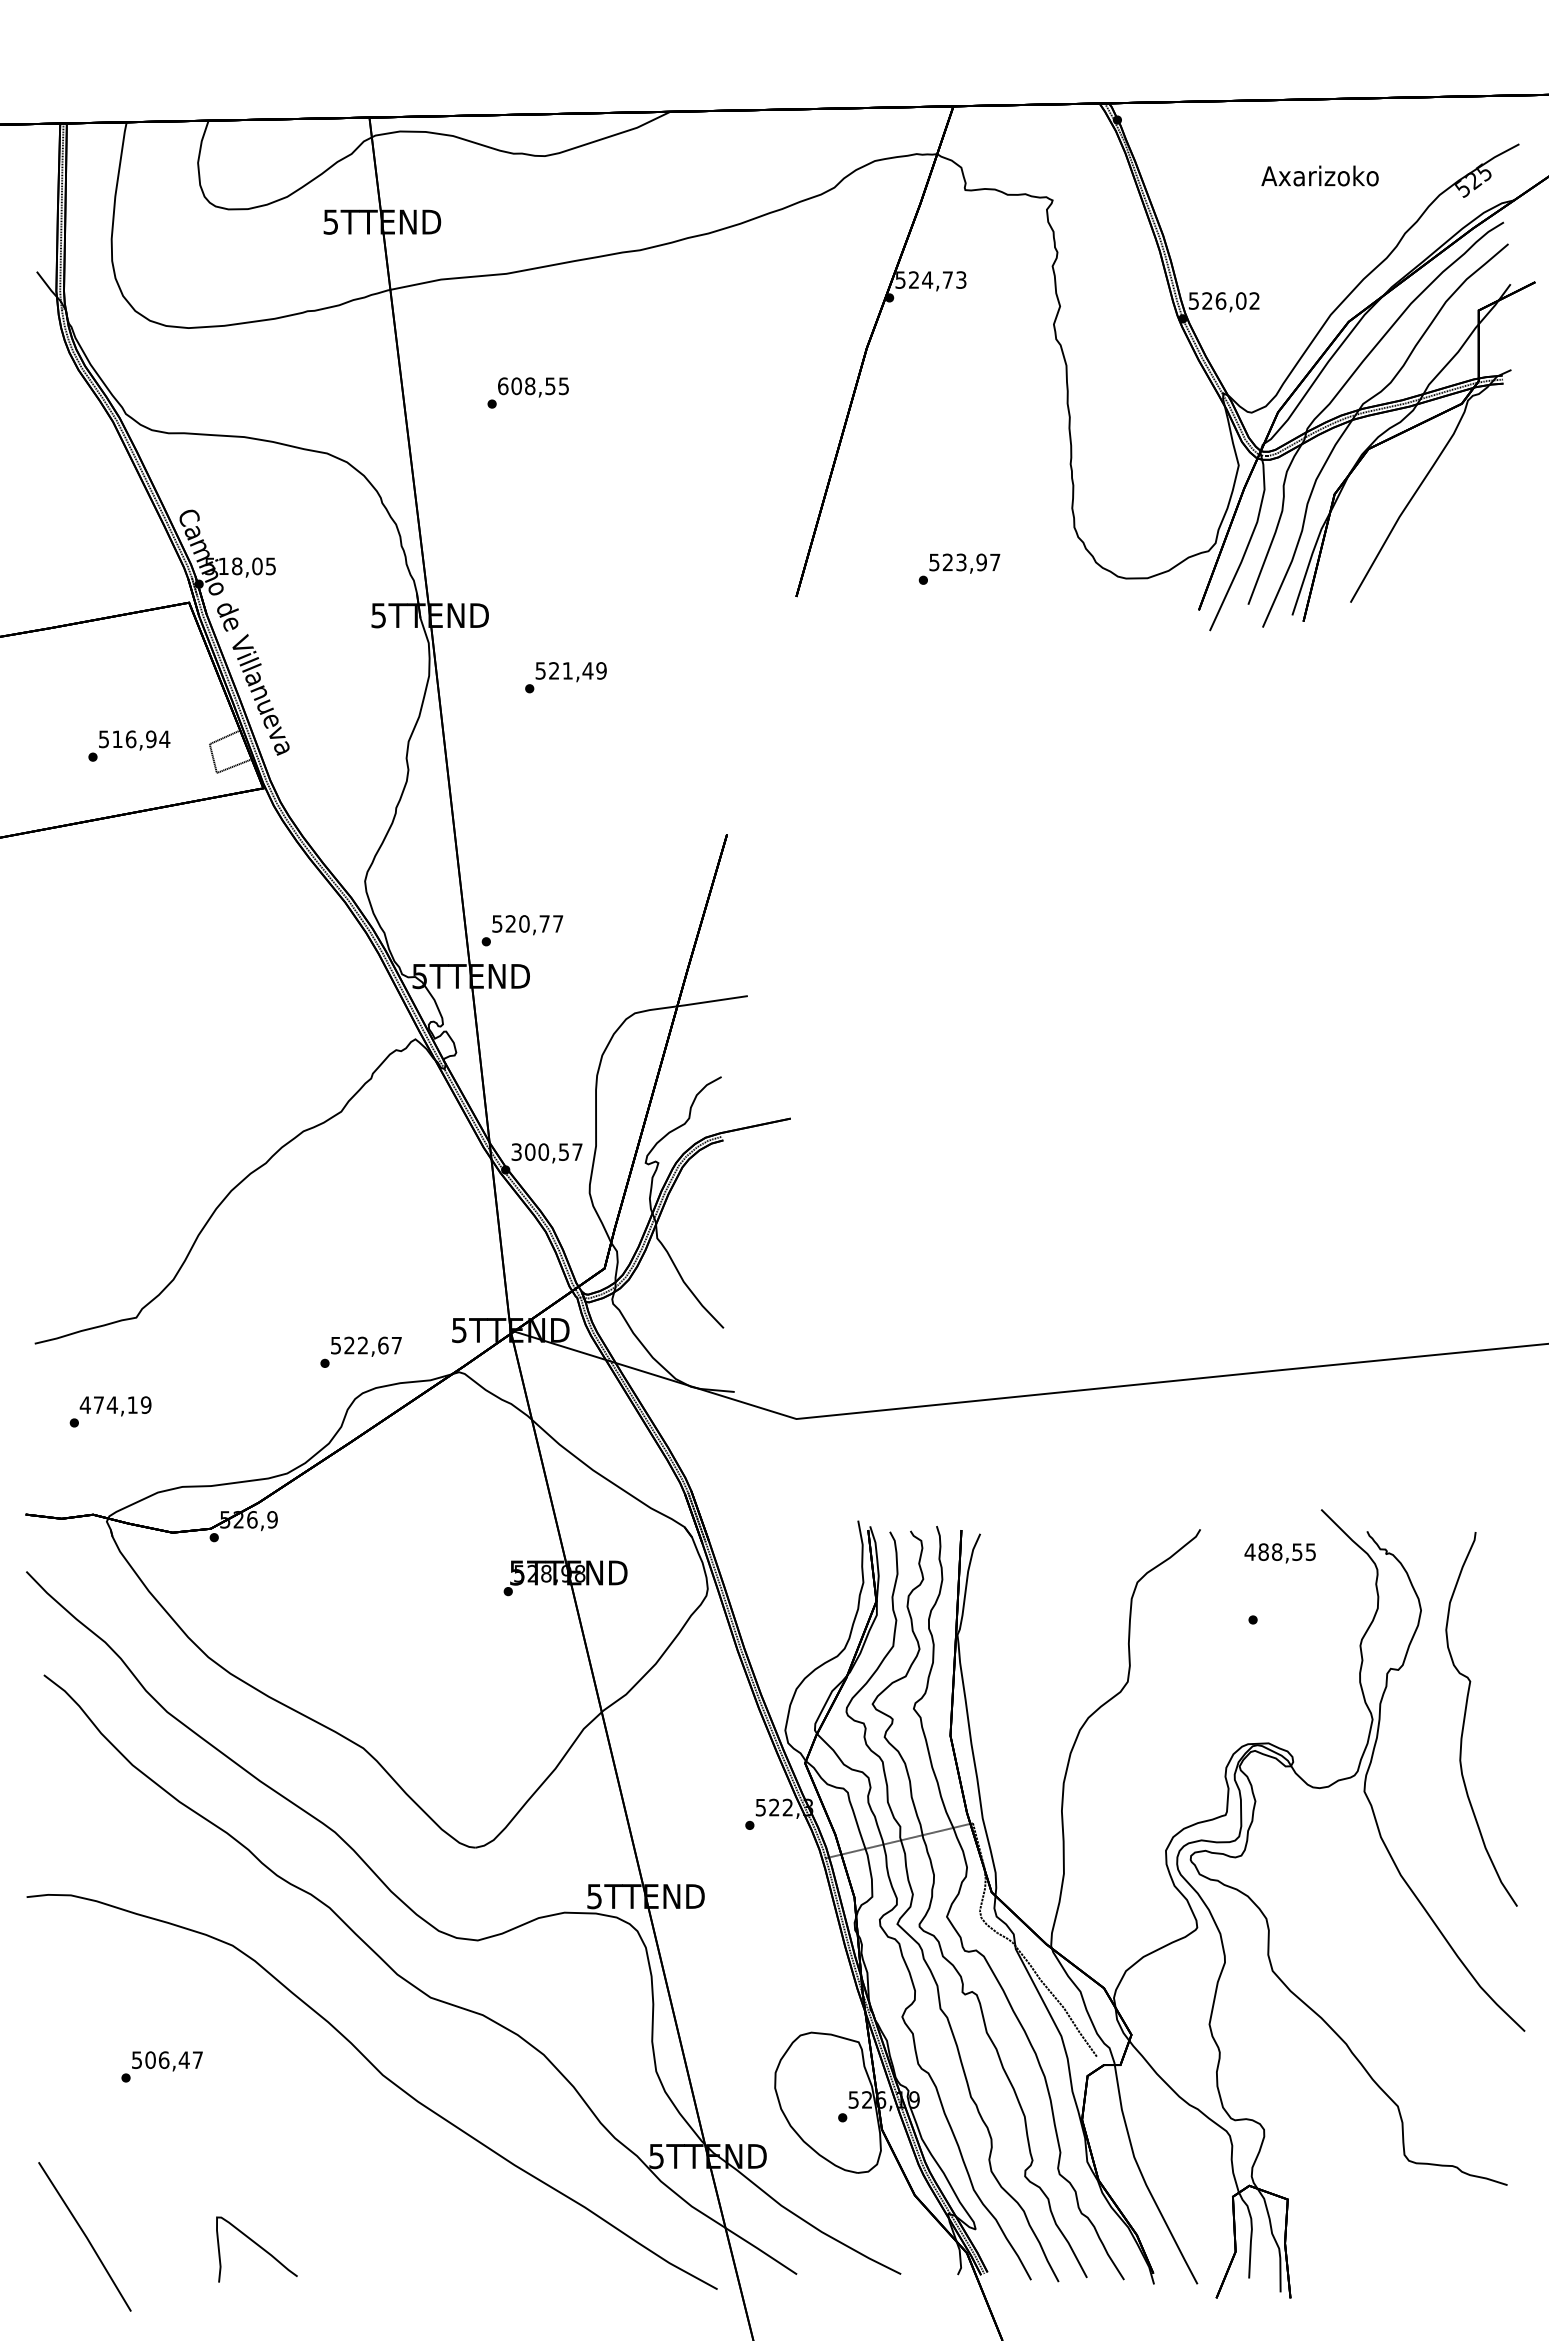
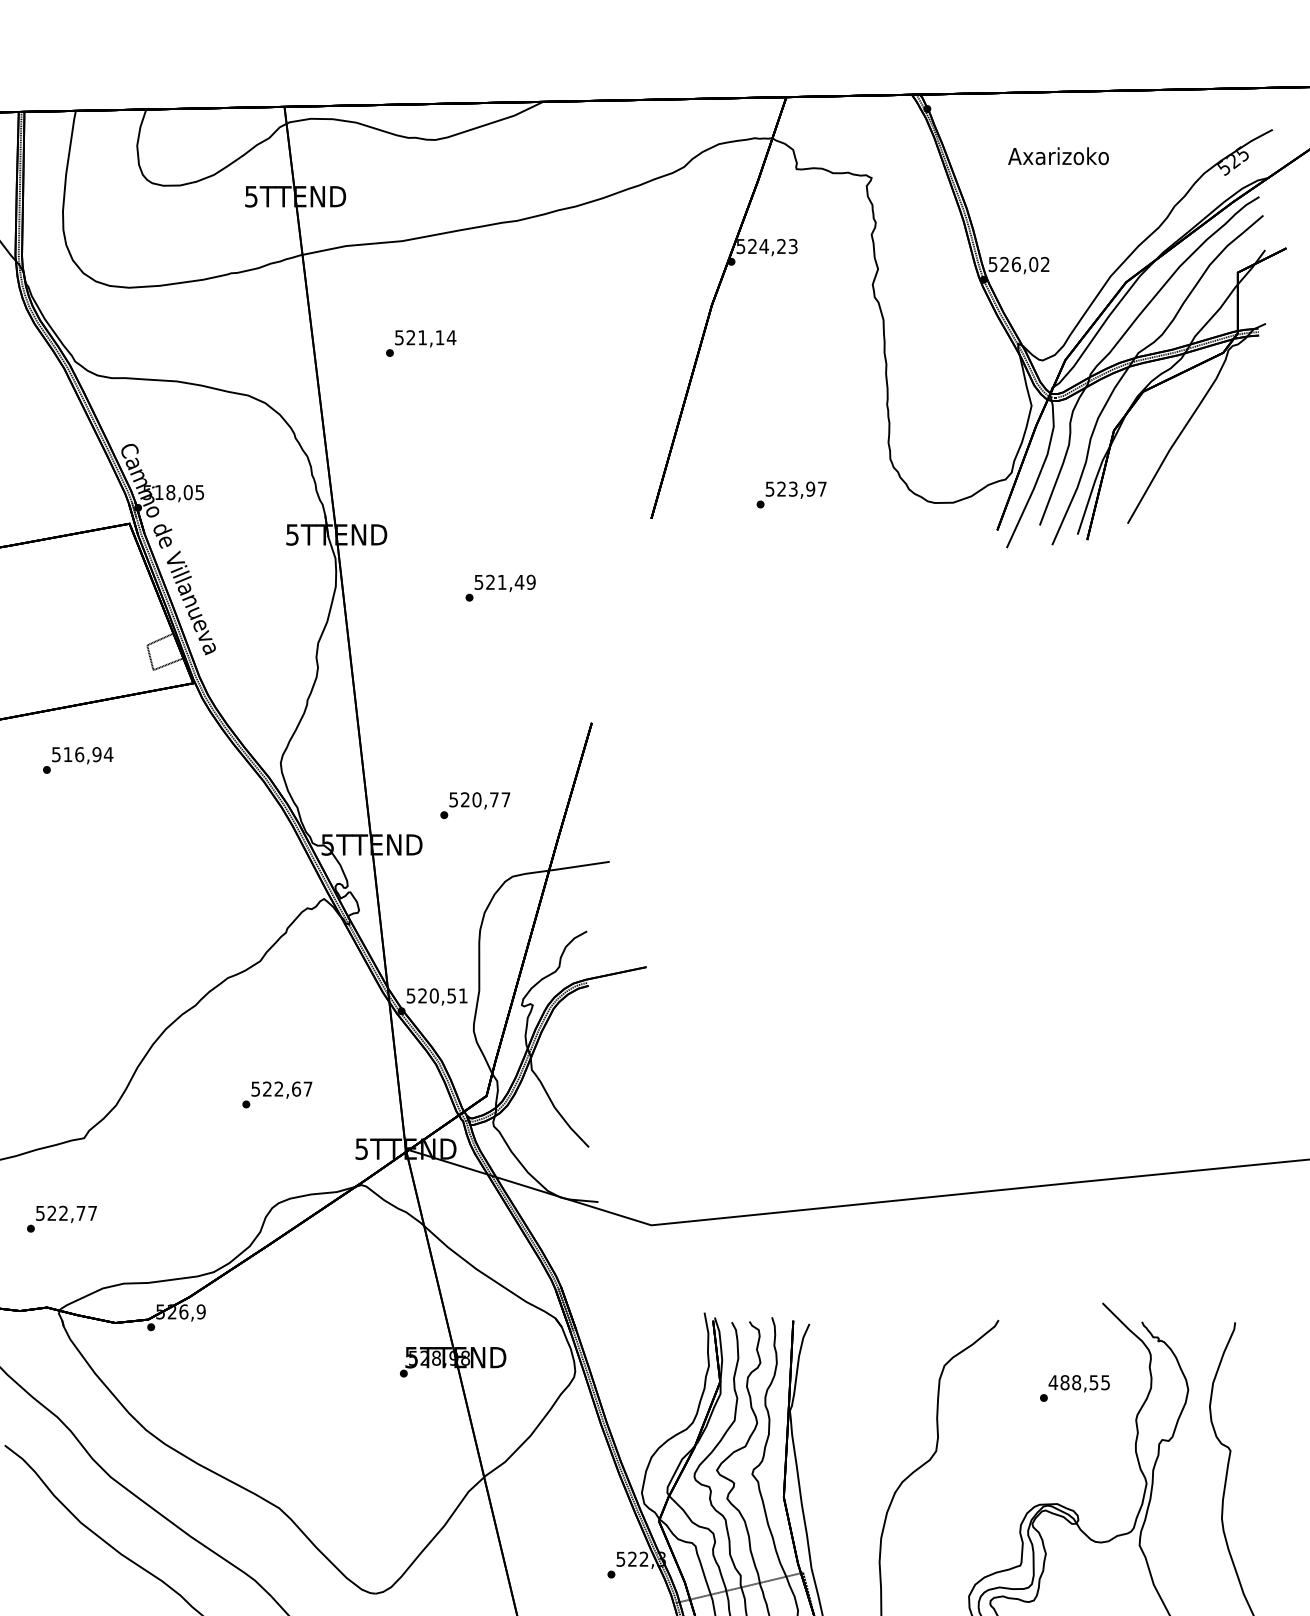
text: (1319, 175) -> (1058, 155), moved
text: (947, 279) -> (781, 246), 524,73 -> 524,23
text: (533, 386) -> (425, 337), 608,55 -> 521,14
text: (565, 677) -> (500, 588), moved
text: (129, 745) -> (78, 759), moved
text: (522, 930) -> (475, 805), moved
text: (547, 1151) -> (437, 995), 300,57 -> 520,51
text: (360, 1351) -> (276, 1094), moved
text: (115, 1404) -> (66, 1212), 474,19 -> 522,77
text: (1279, 1553) -> (1078, 1383), moved

